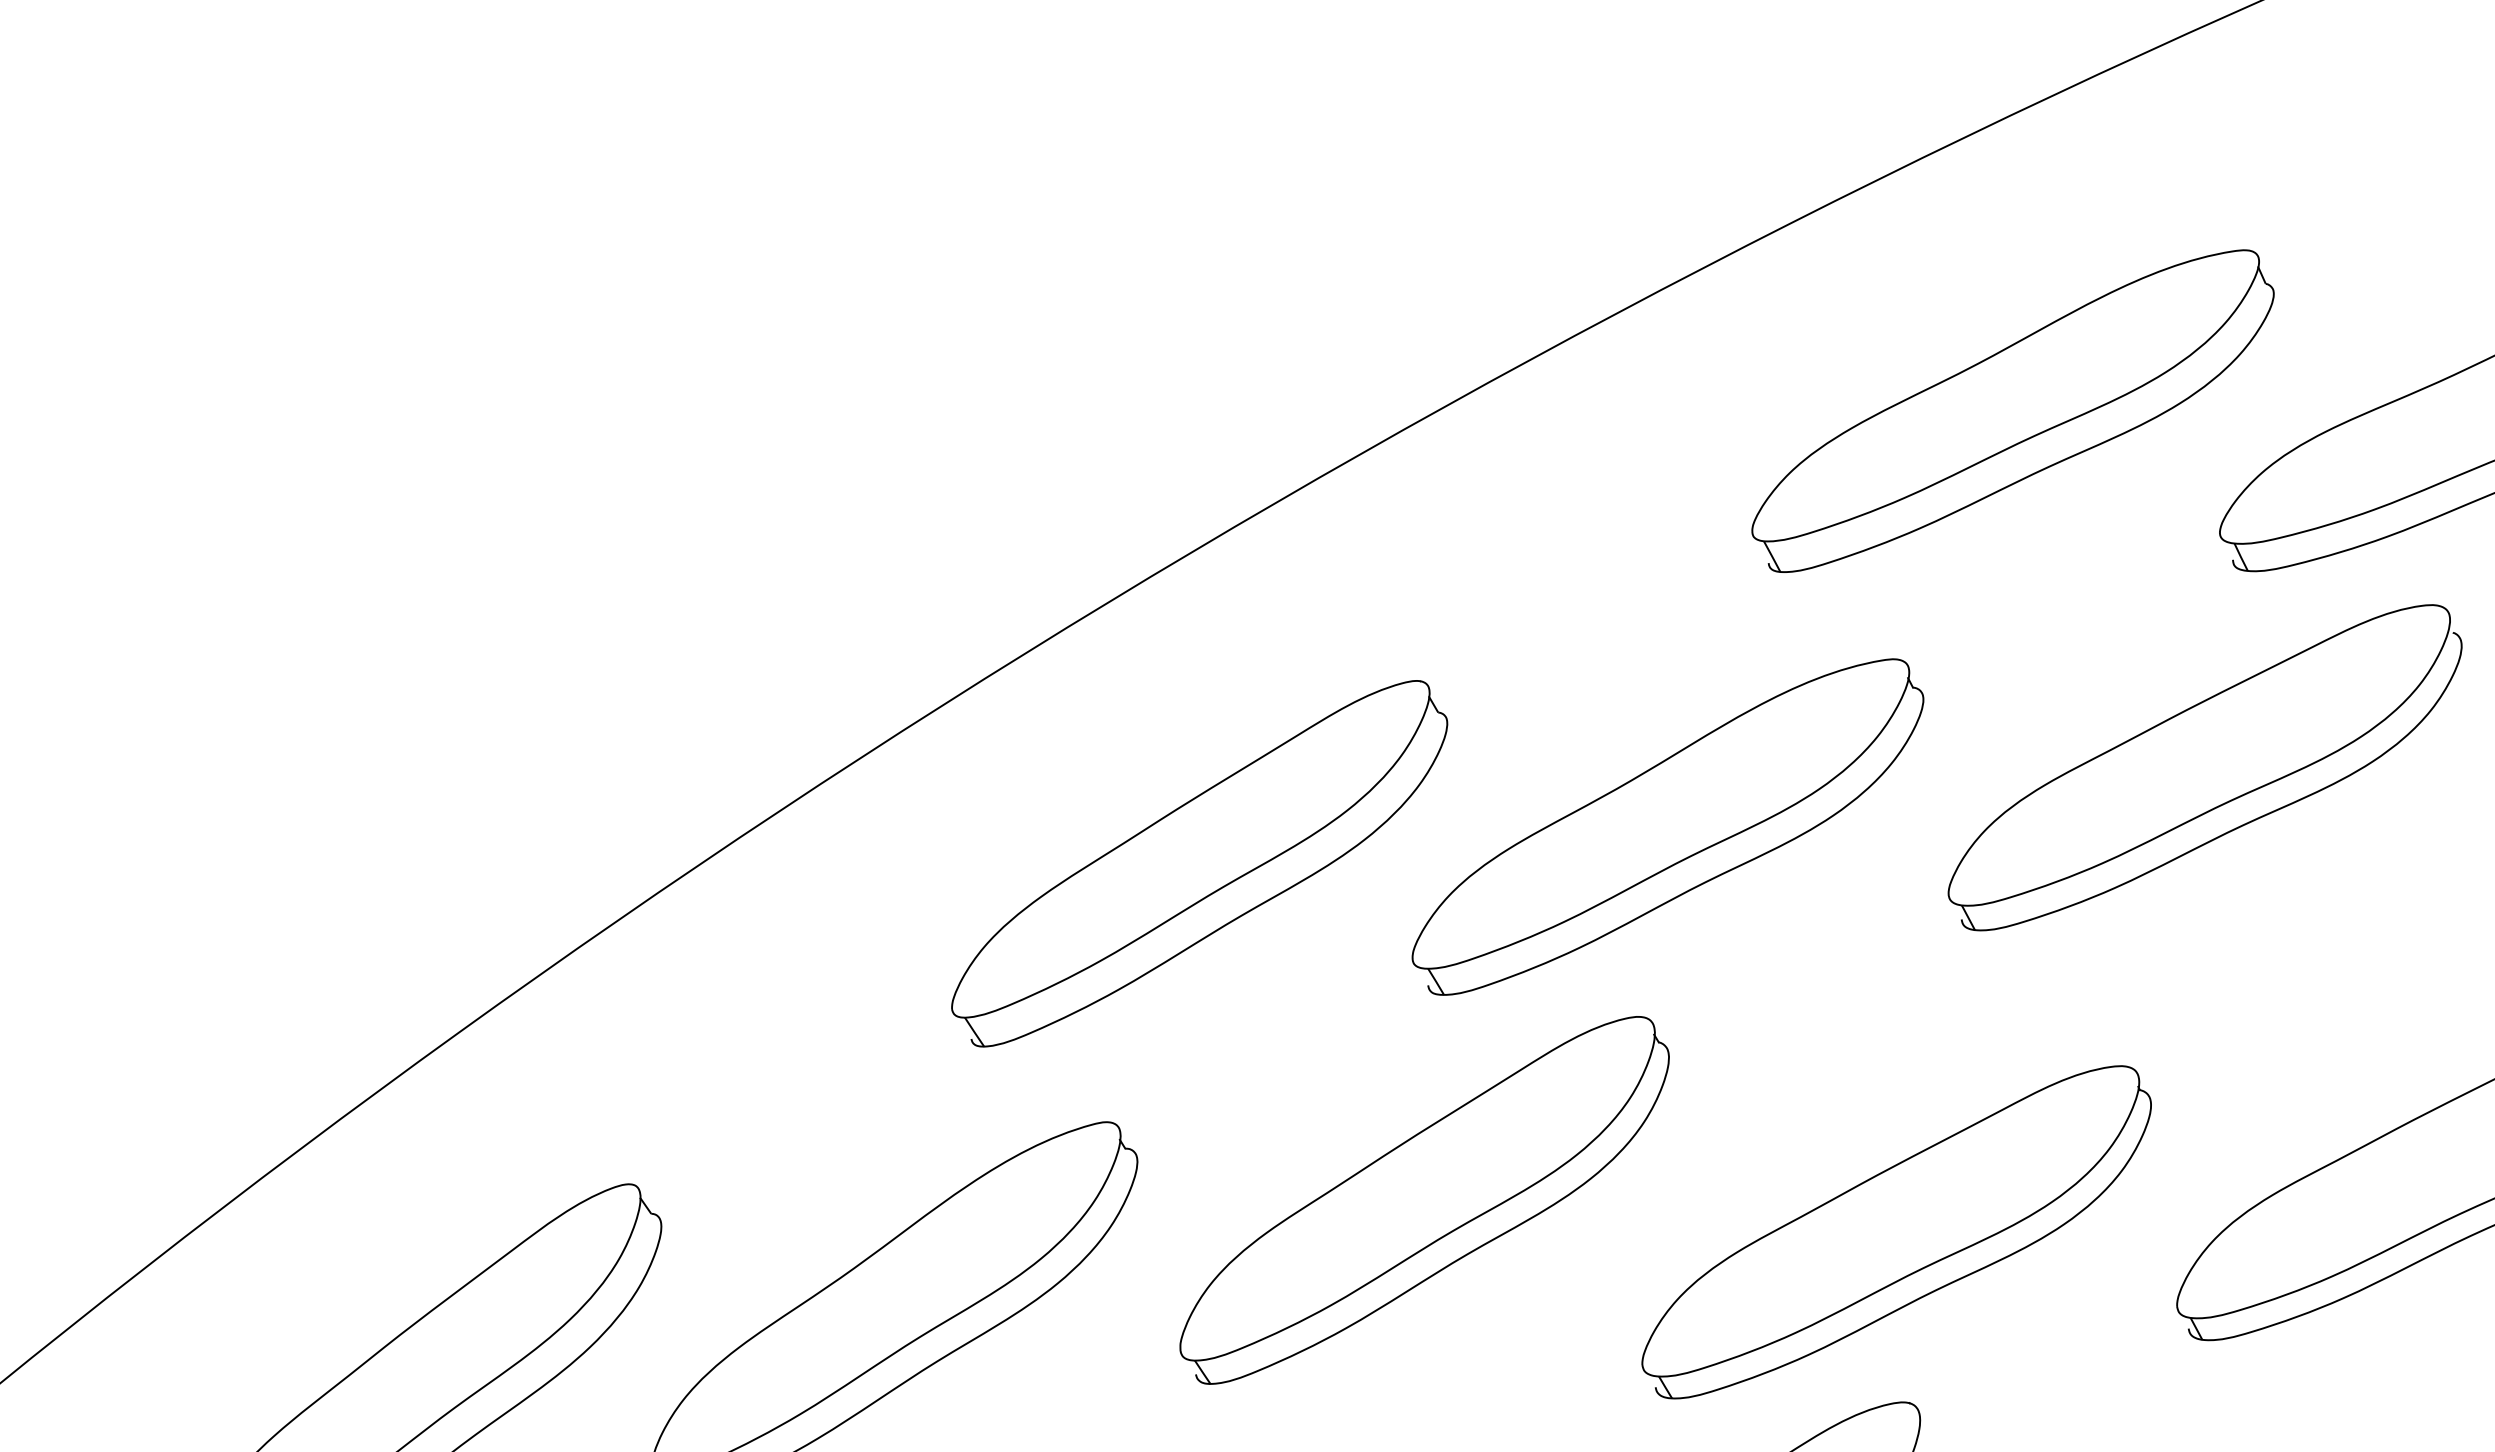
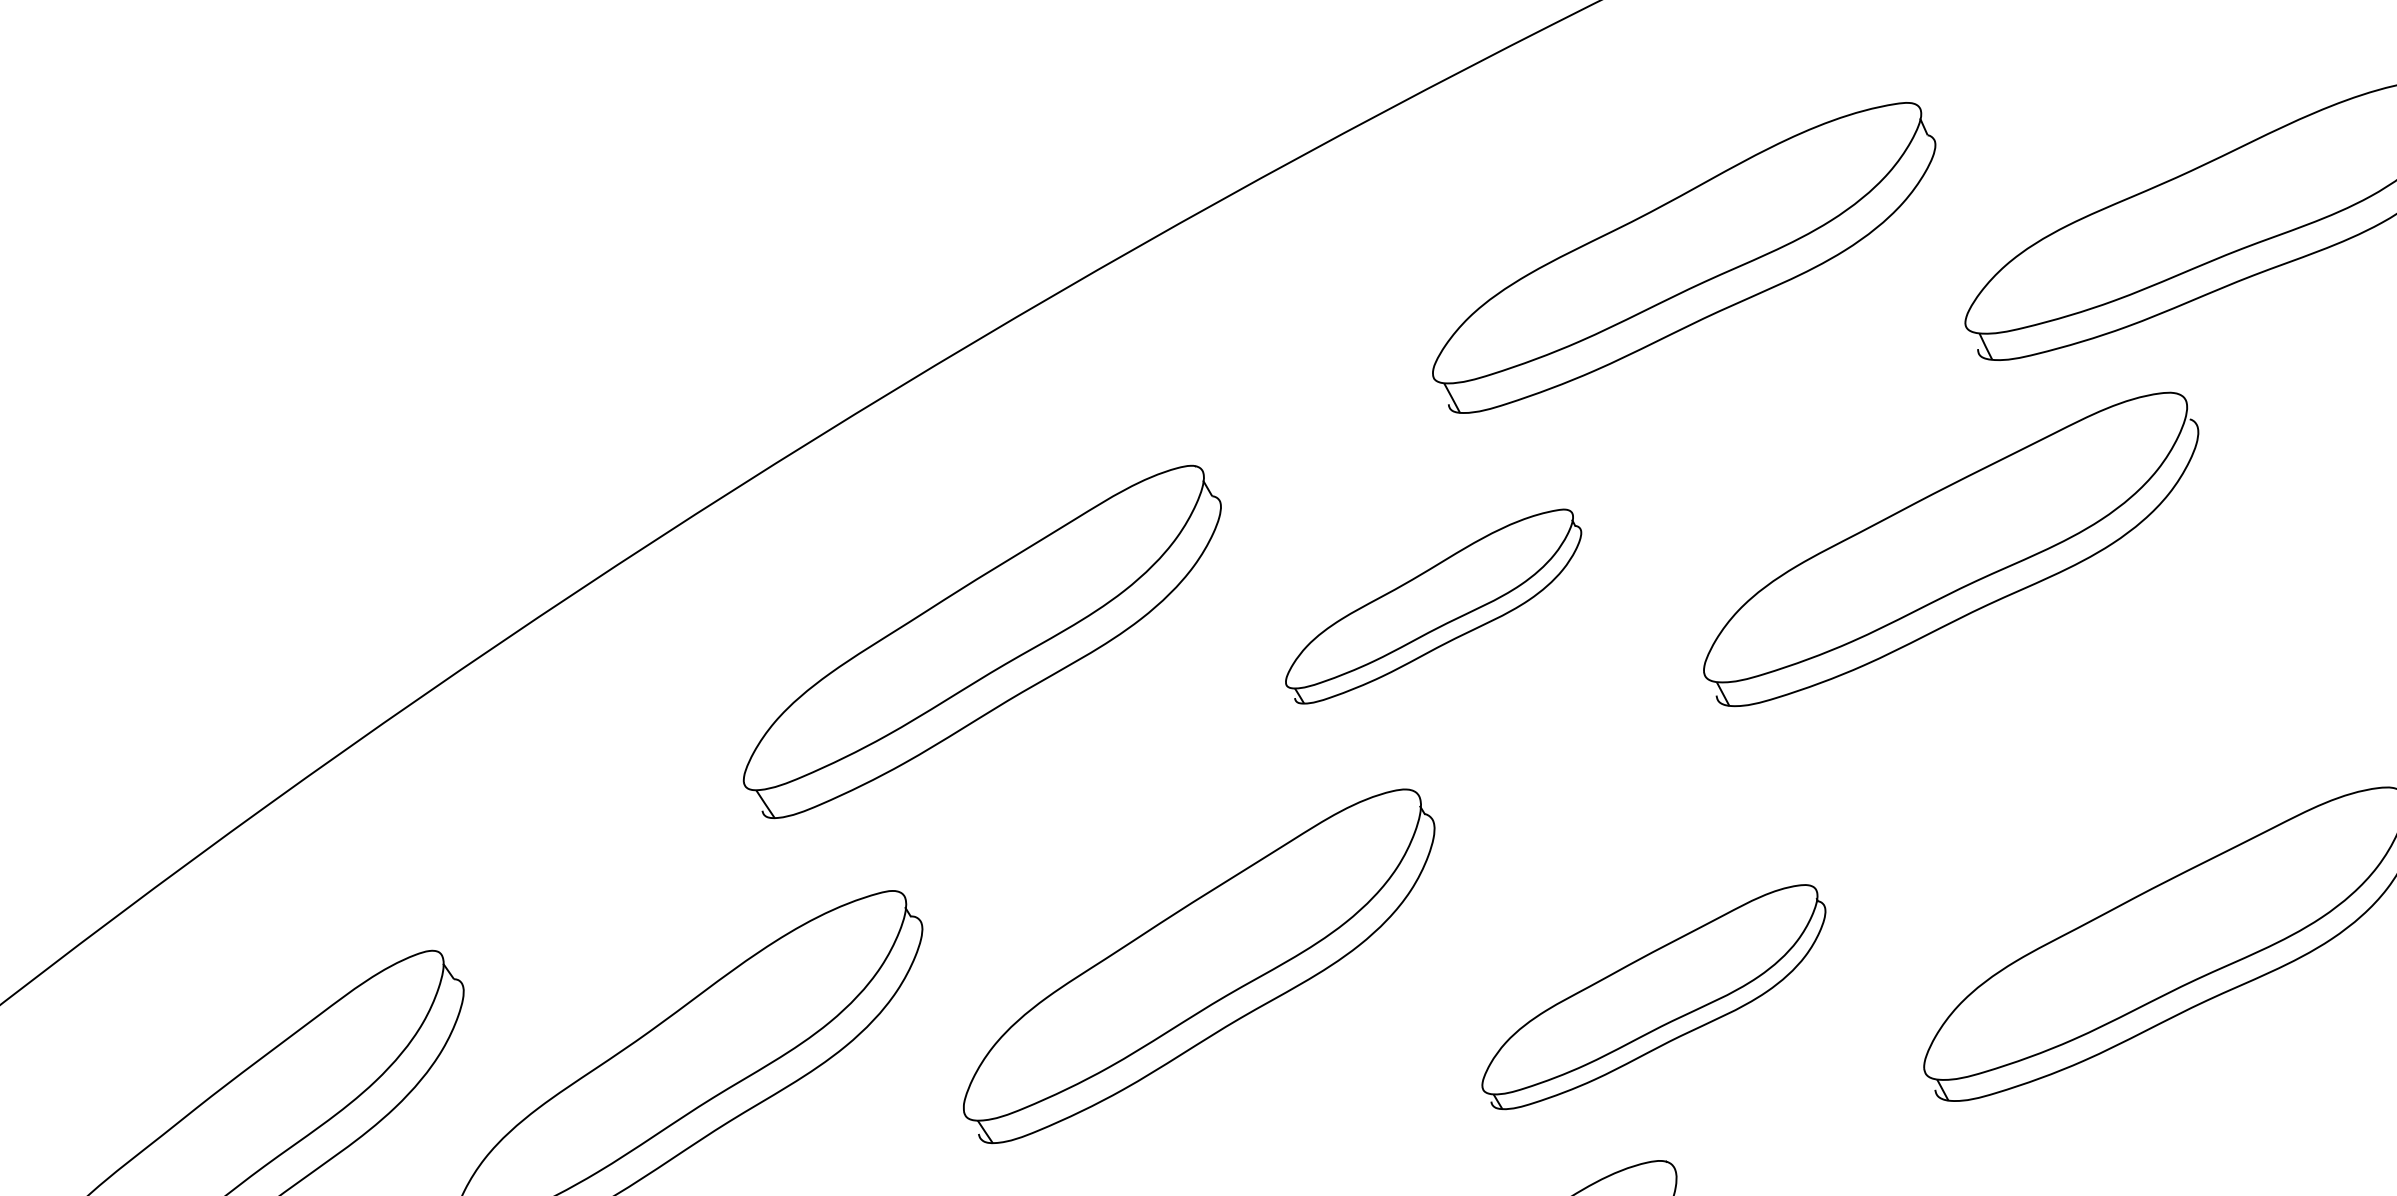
part: (2012, 410) -> (1683, 257), moved
part: (1667, 826) -> (1433, 606), size x0.6
part: (1896, 1232) -> (1653, 997), size x0.7

